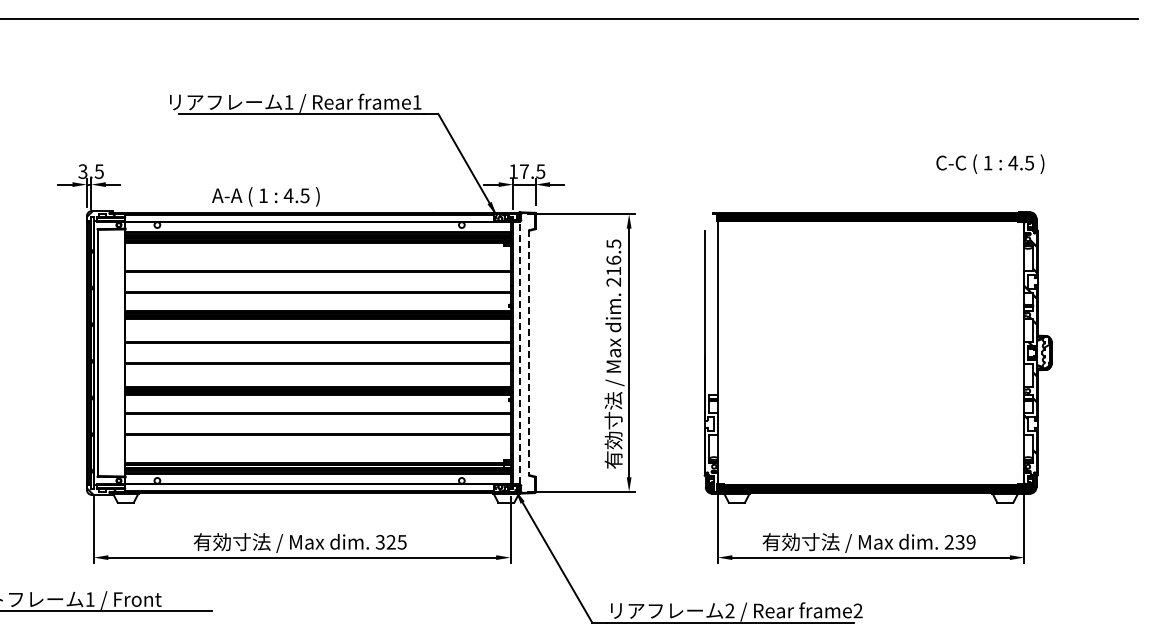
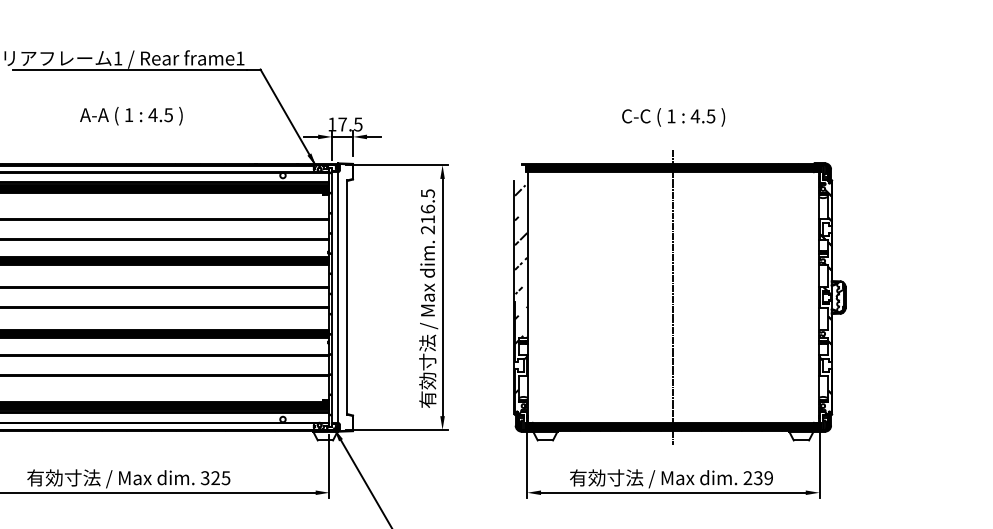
text: (990, 163) -> (673, 116), moved
text: (265, 196) -> (130, 115), moved
line: (519, 352) -> (337, 297), dashed -> solid
line: (529, 352) -> (347, 297), dashed -> solid
line: (871, 352) -> (673, 297), added
hatch: (711, 355) -> (521, 299), added

